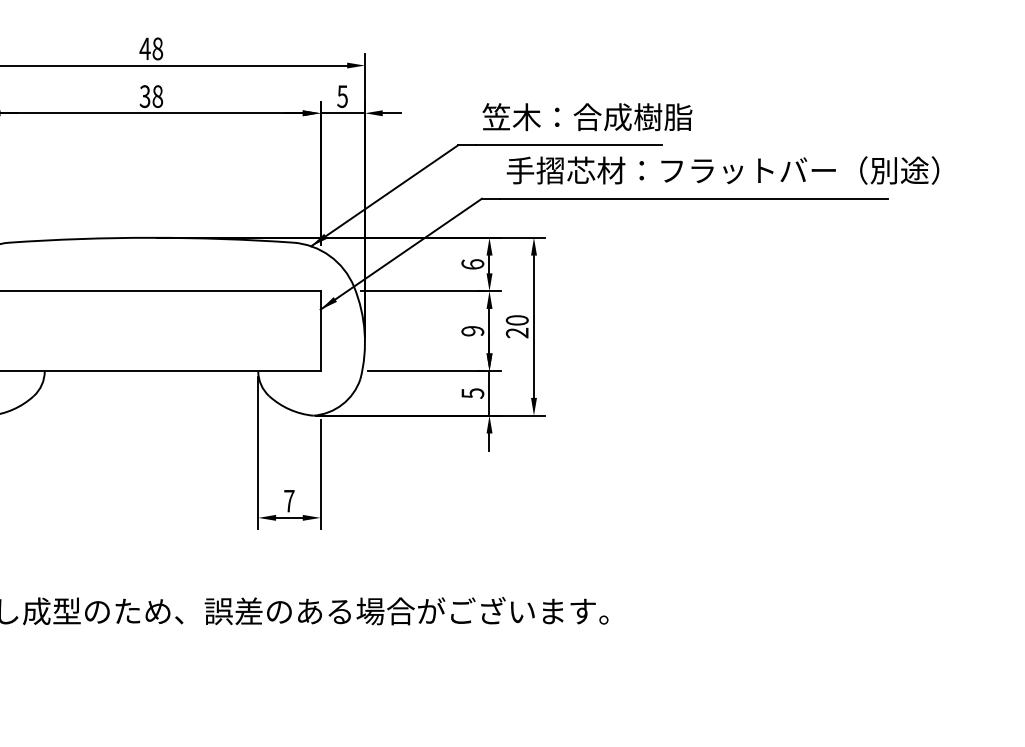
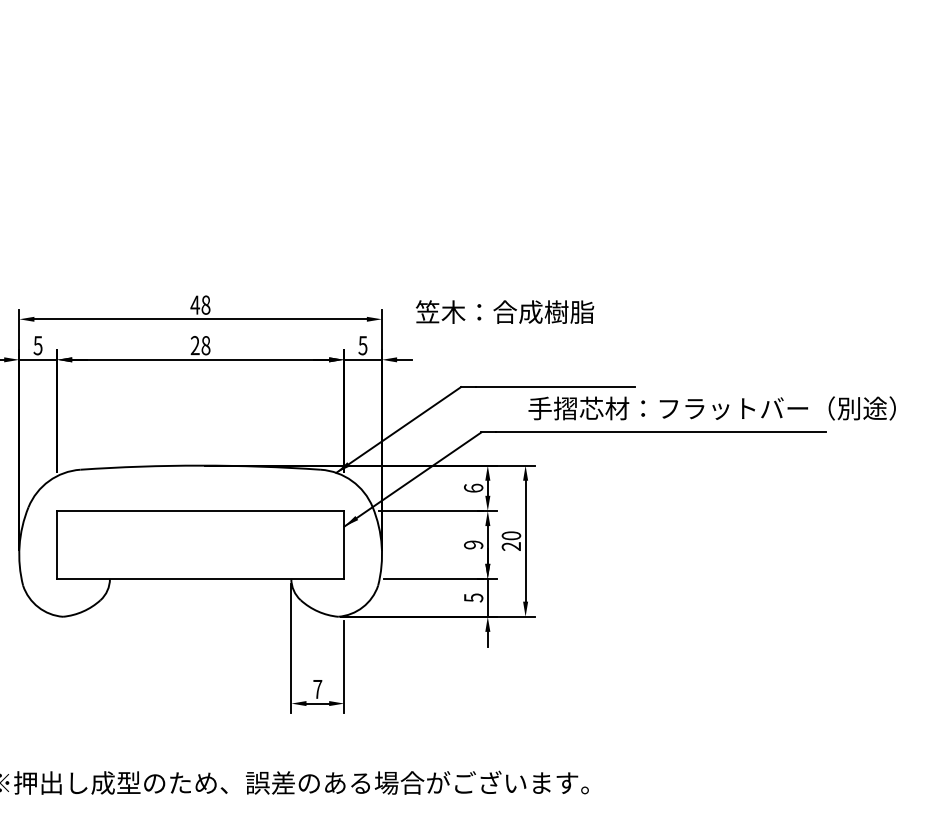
text: (144, 96) -> (194, 345), 38 -> 28
text: (586, 116) -> (504, 311), moved
text: (722, 170) -> (711, 408), moved

